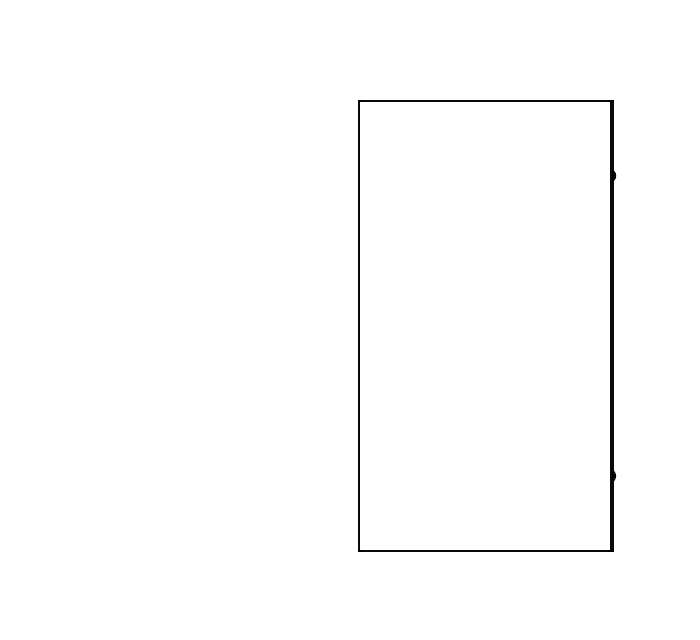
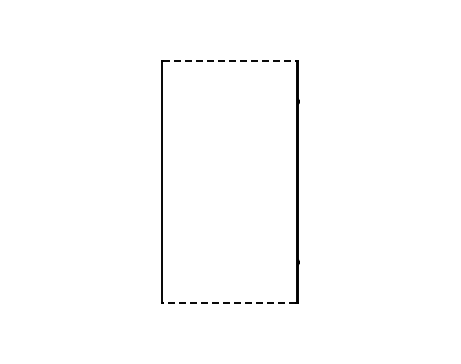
line: (485, 100) -> (229, 61), solid -> dashed
line: (483, 551) -> (228, 302), solid -> dashed

